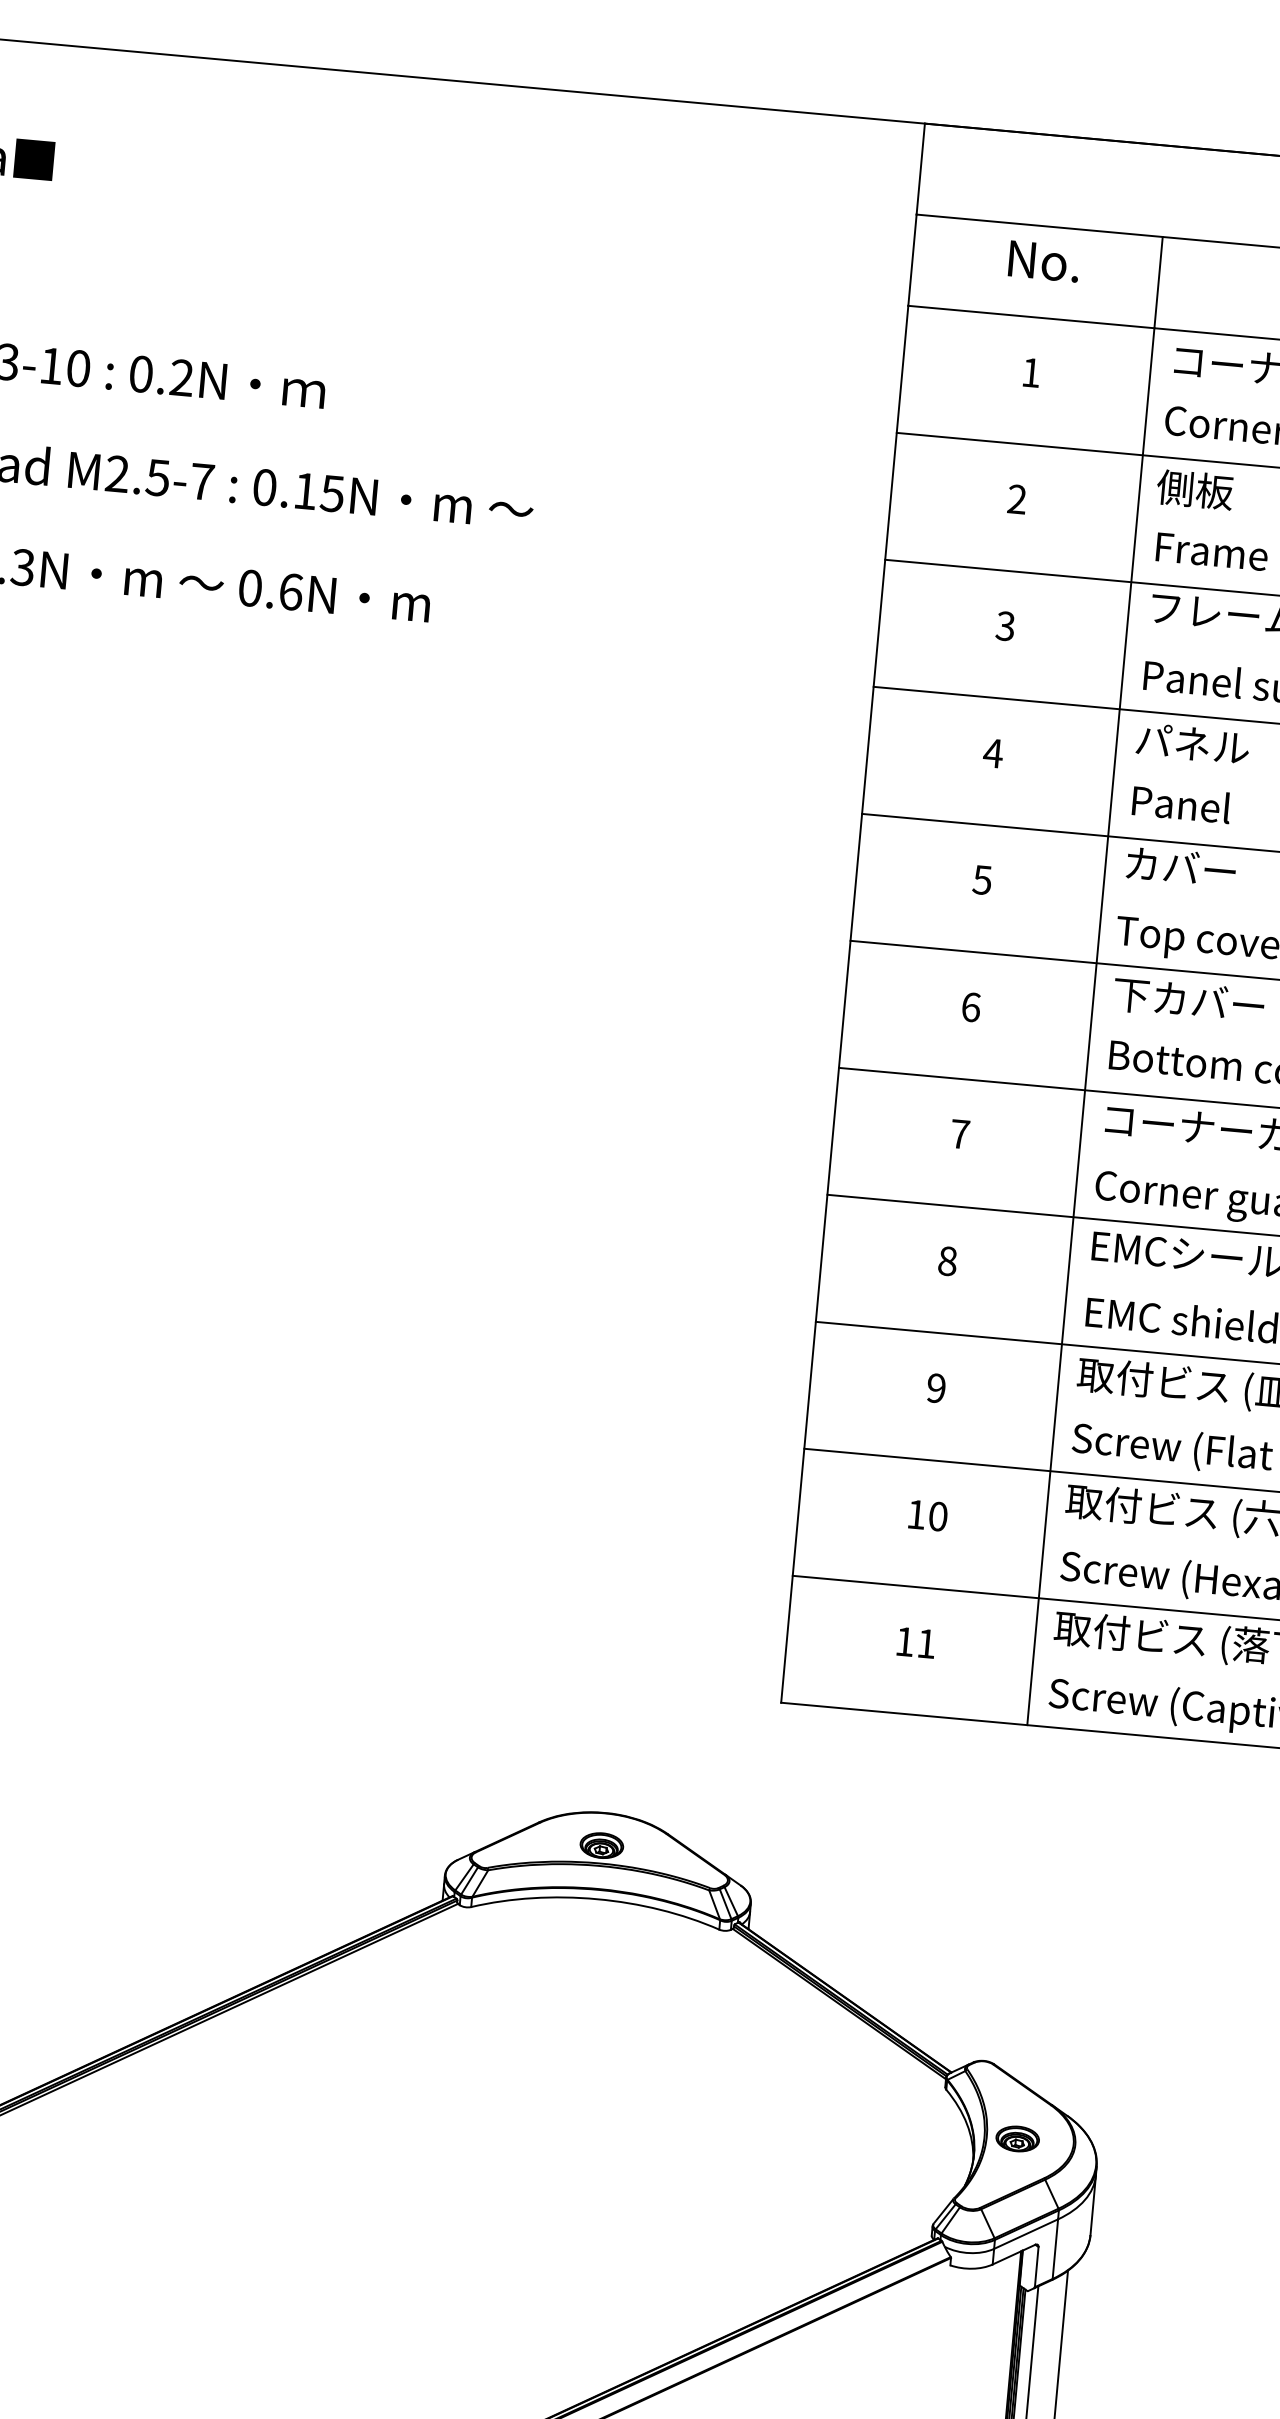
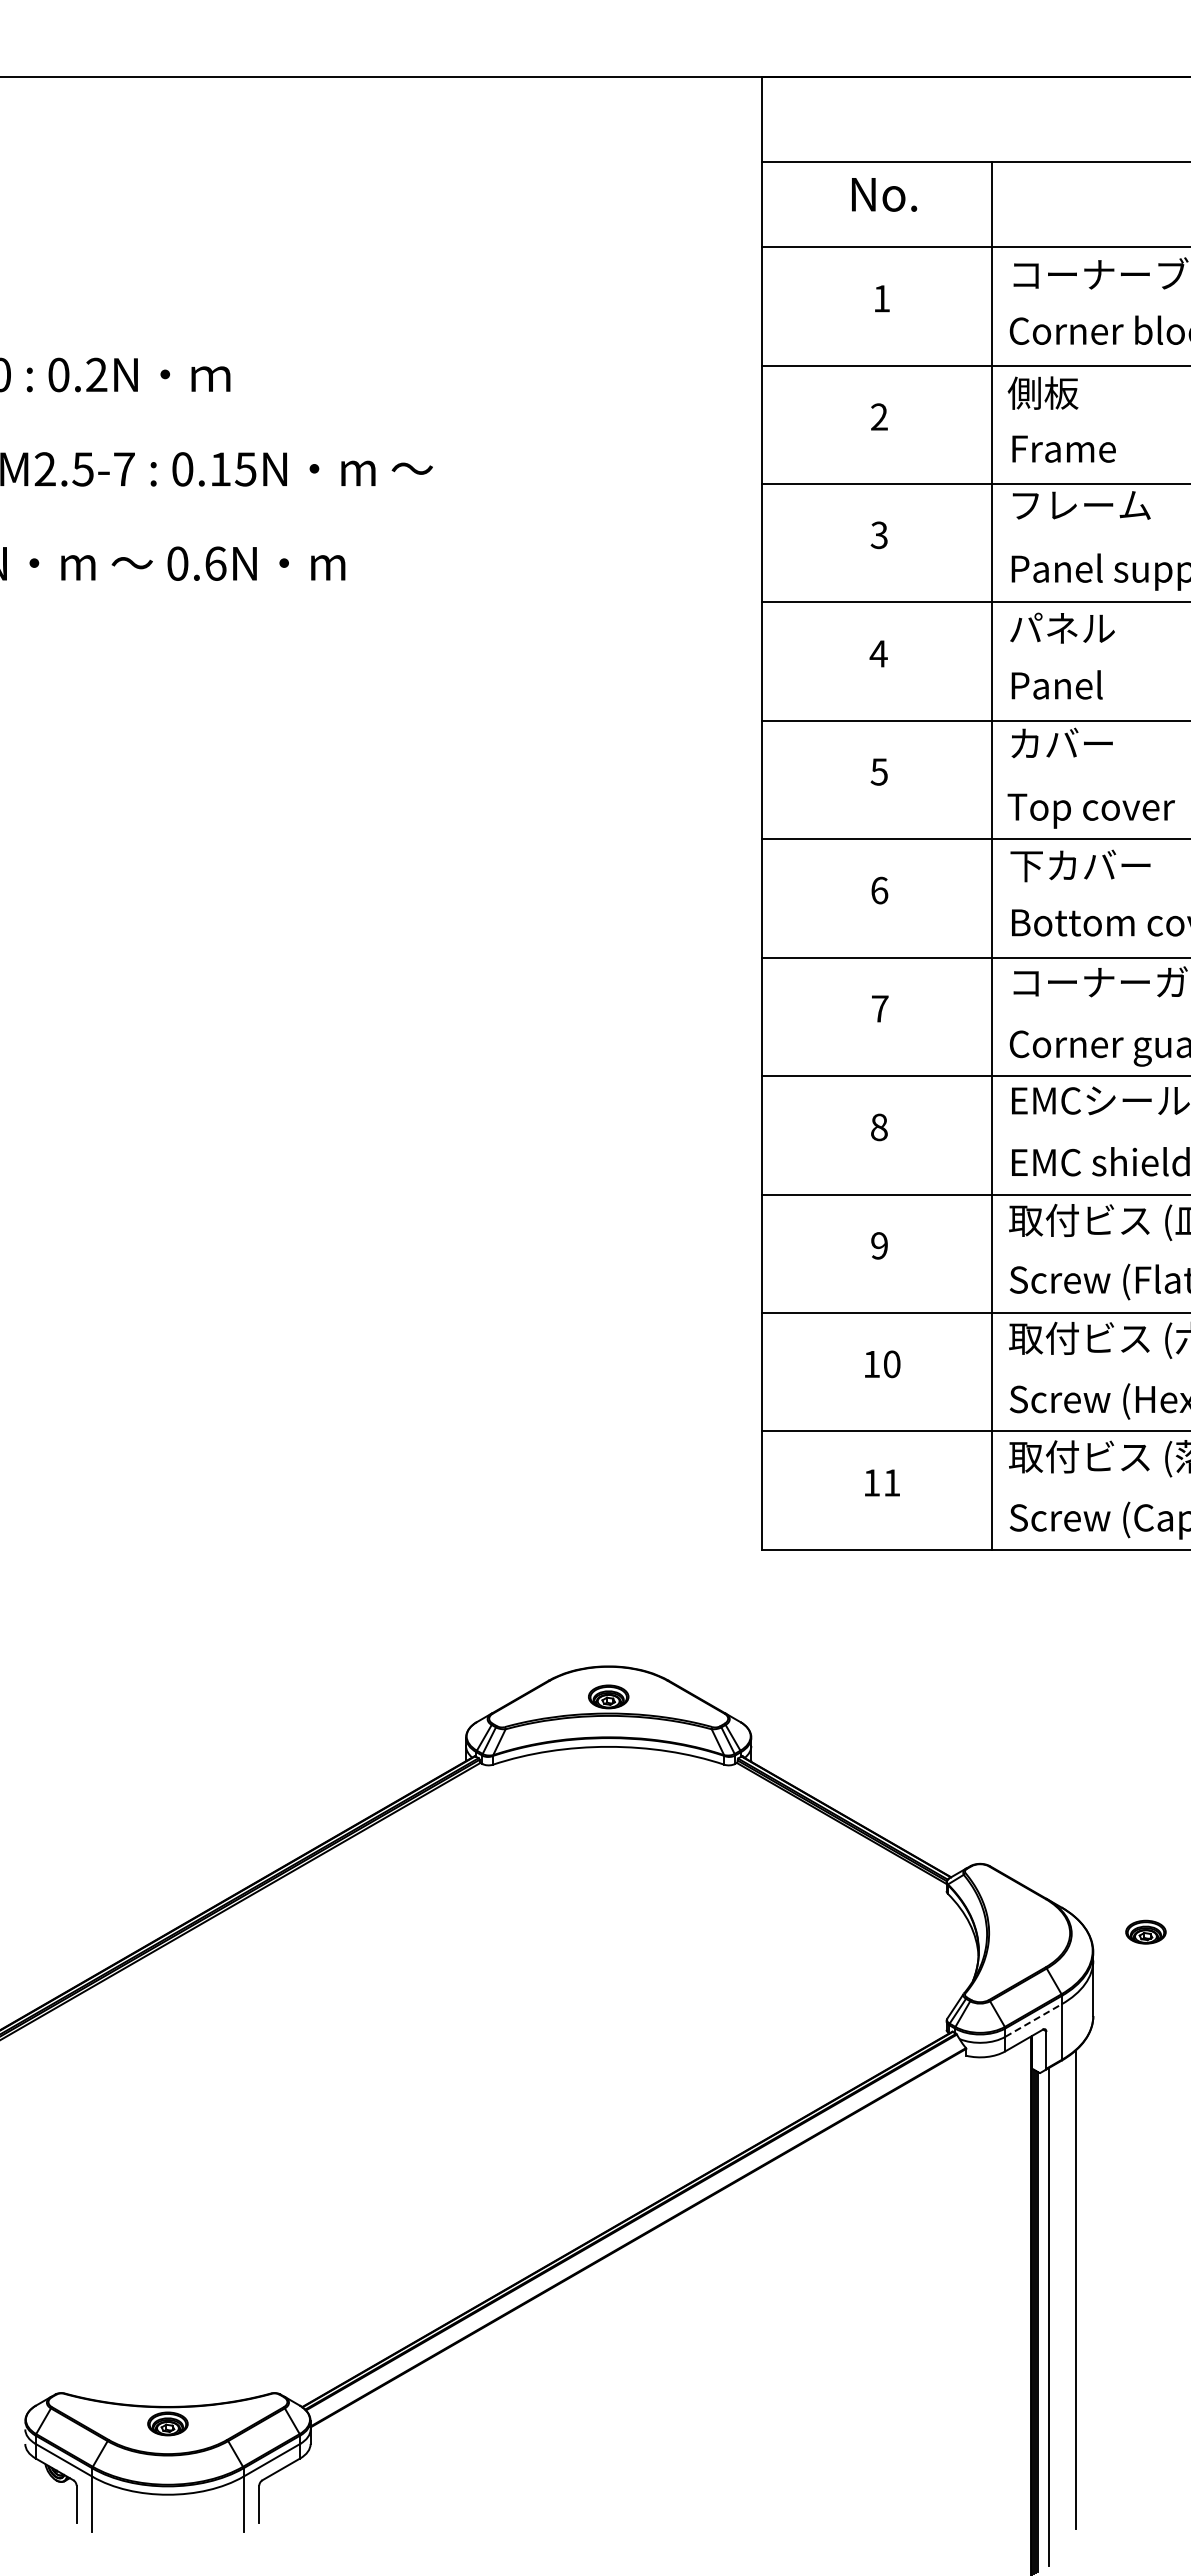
part: (1017, 2138) -> (1145, 1931), moved
line: (1025, 2234) -> (1033, 2020), solid -> dashed

